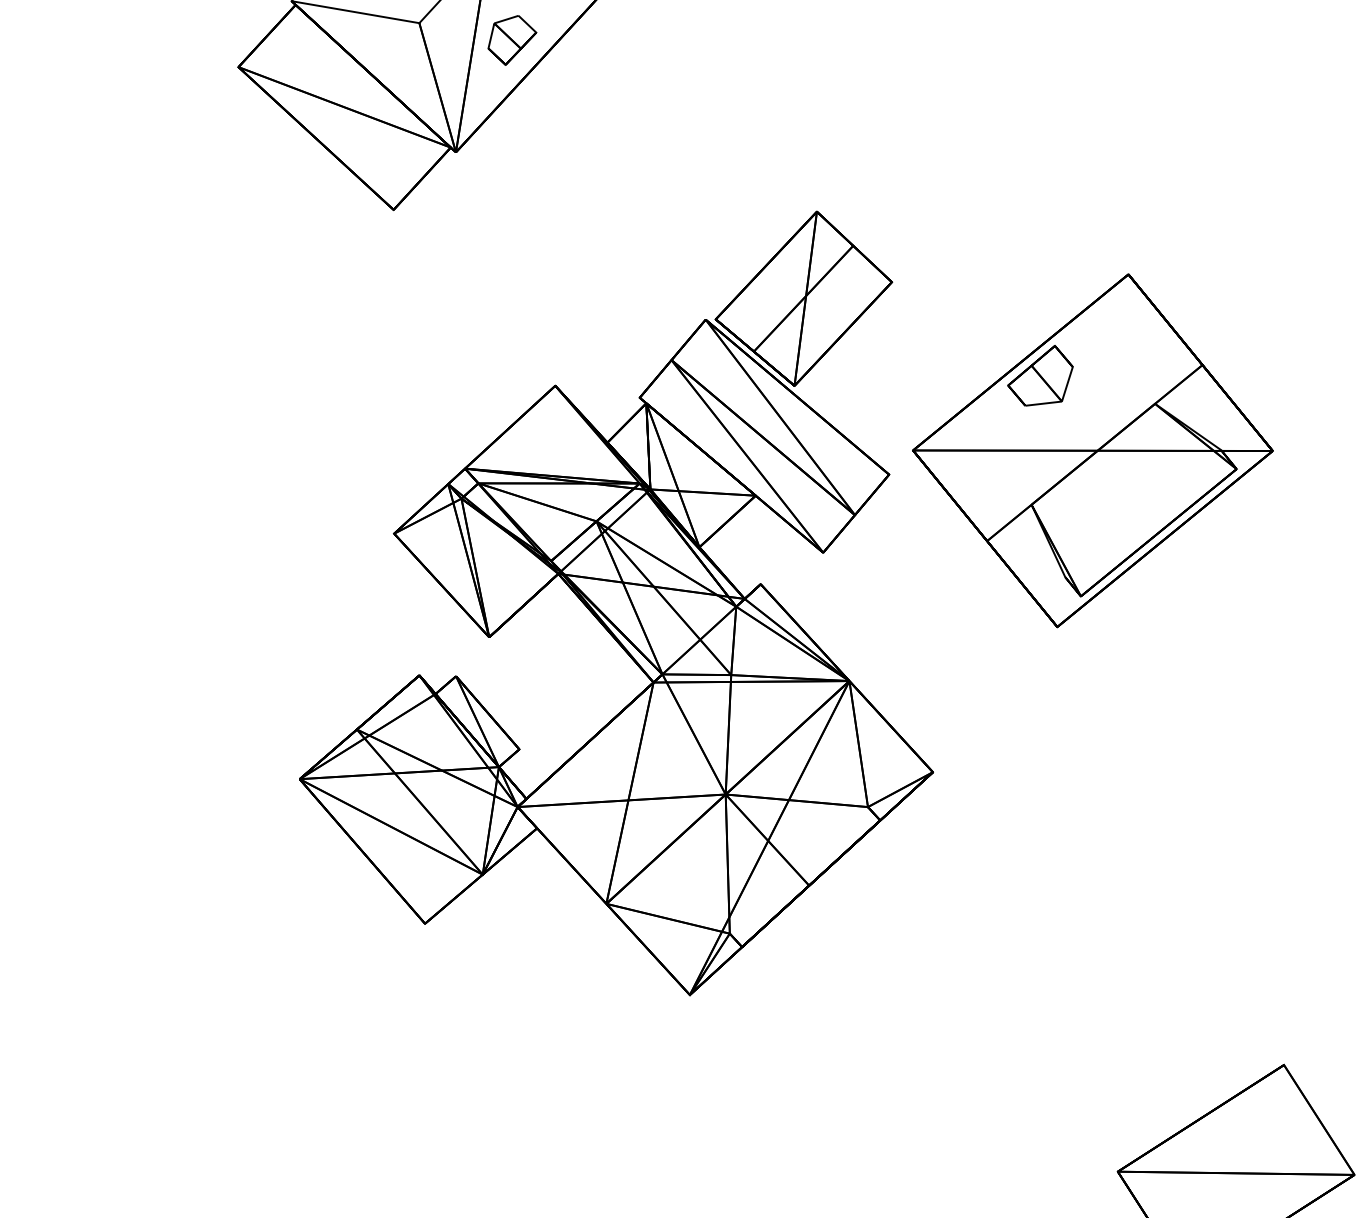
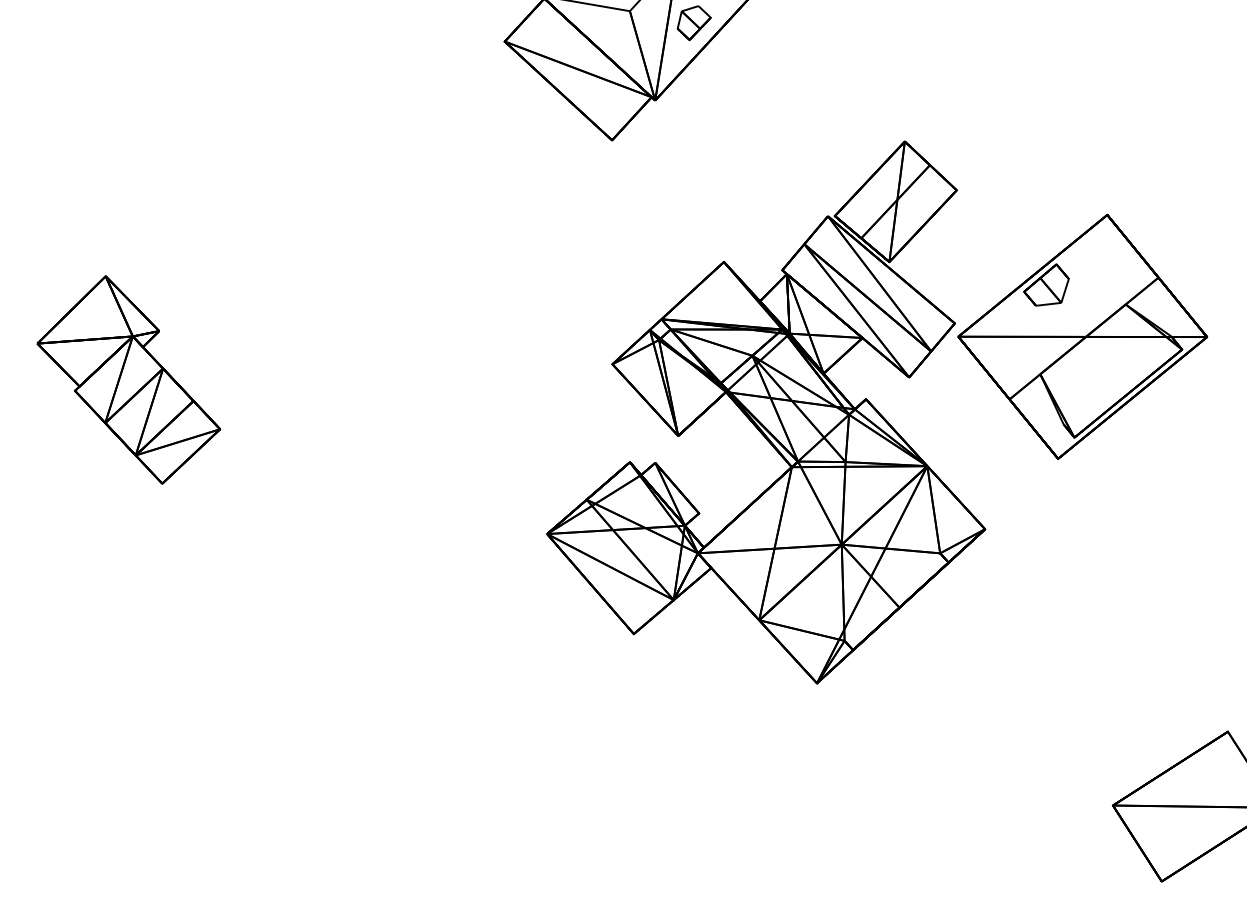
part: (1092, 450) -> (1082, 336), moved

